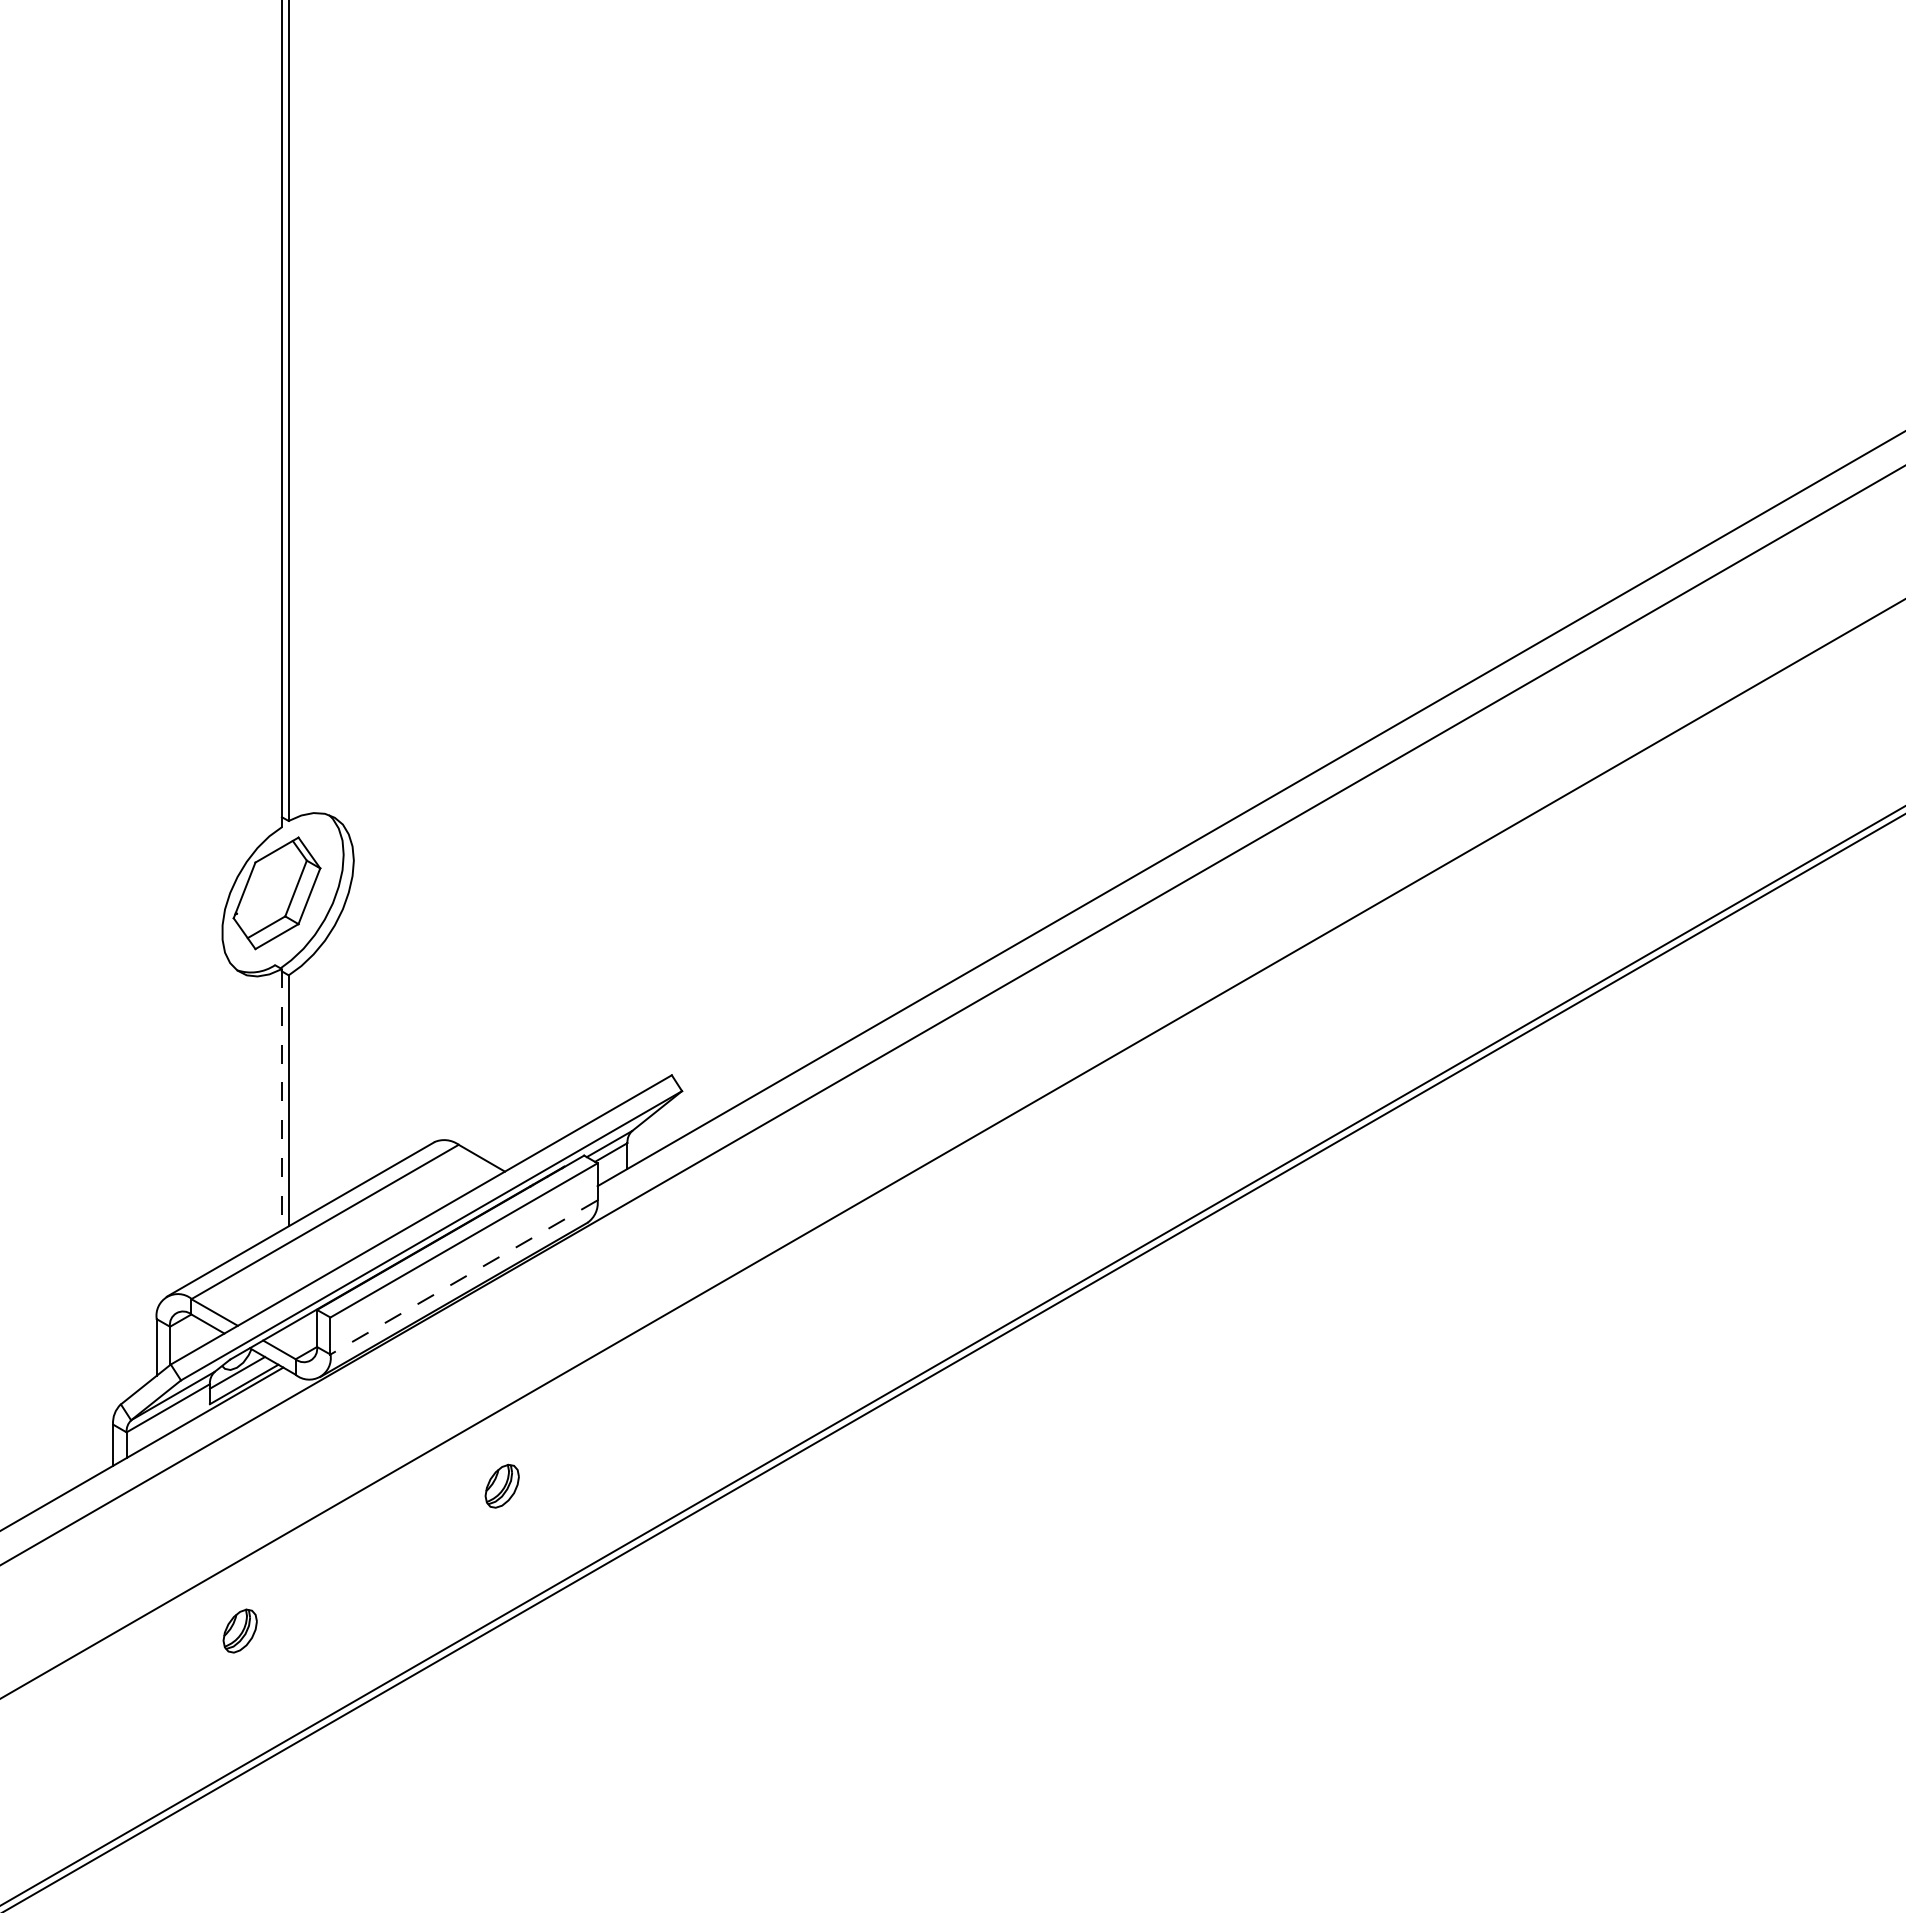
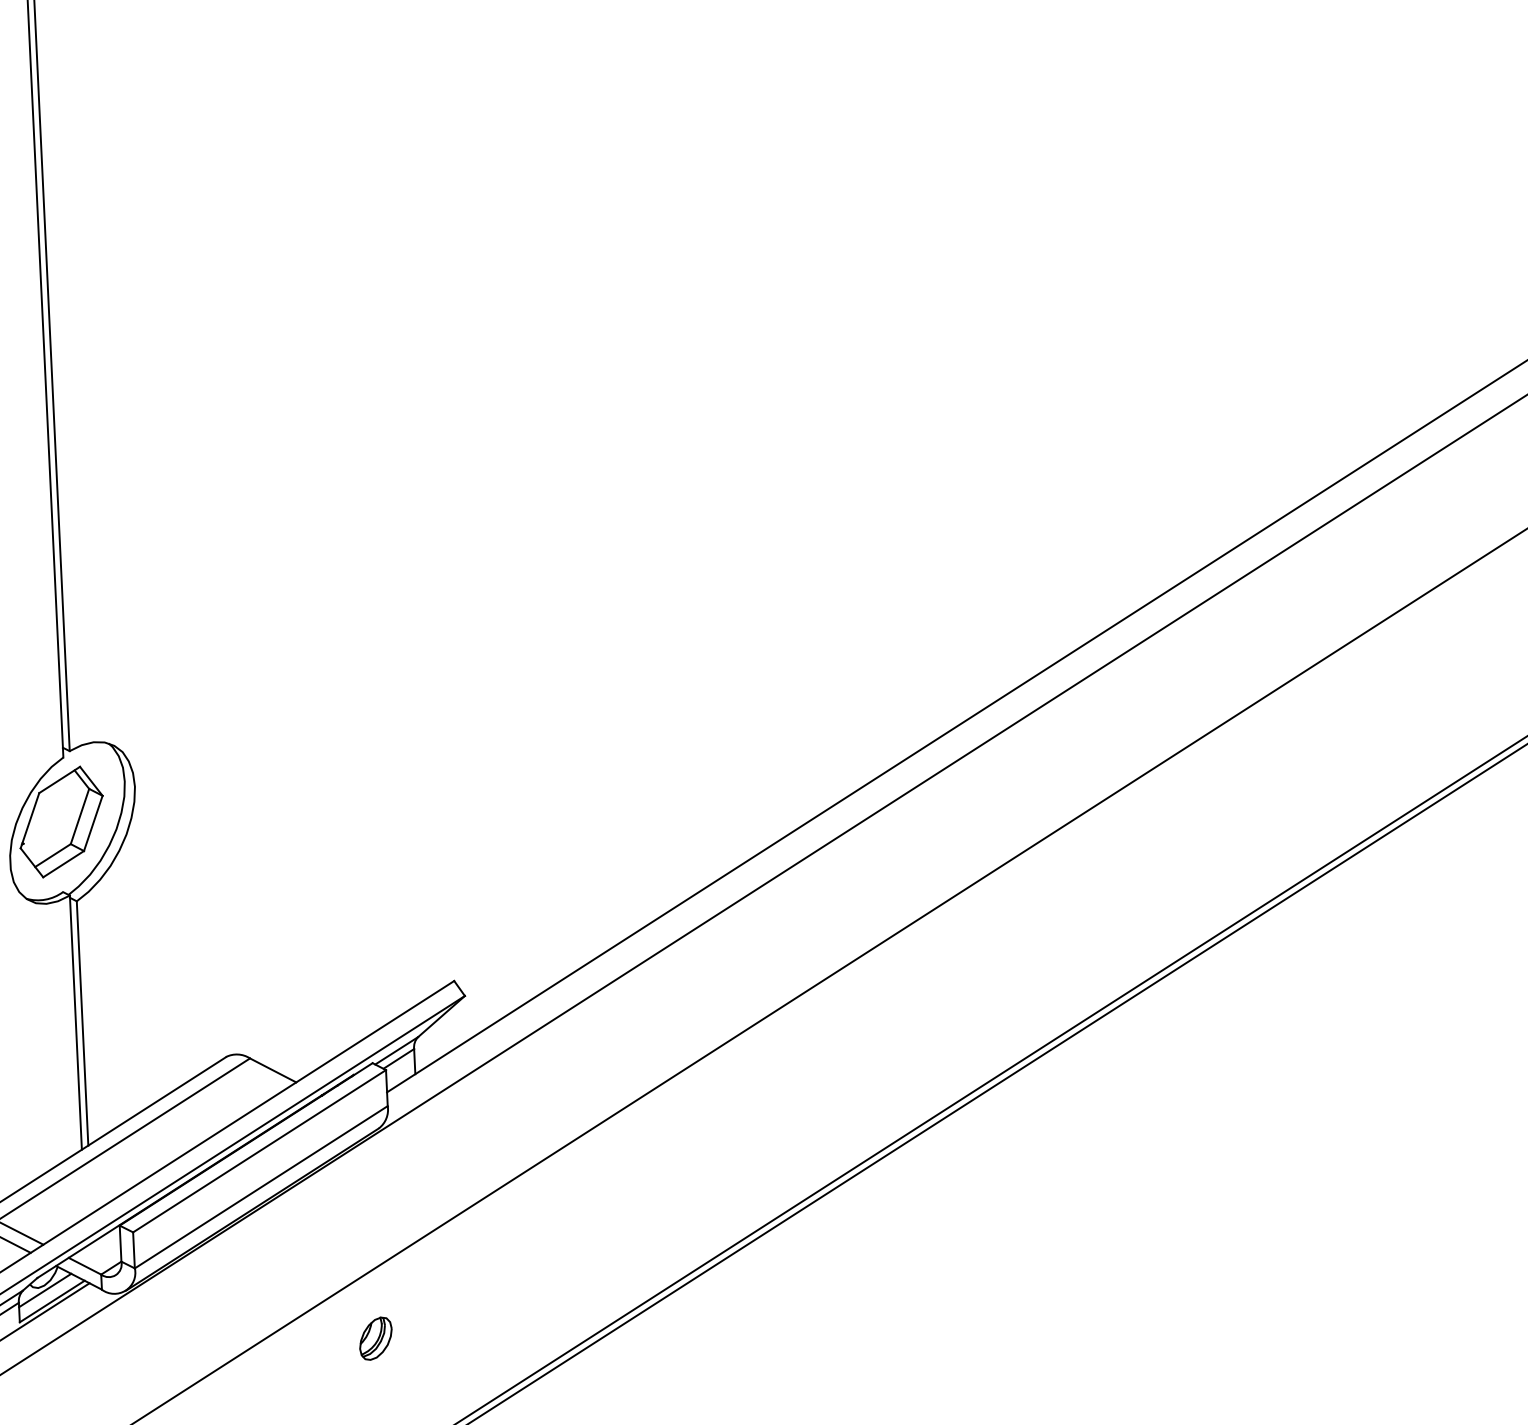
line: (281, 1099) -> (75, 1022), dashed -> solid
line: (463, 1277) -> (260, 1187), dashed -> solid
part: (501, 1485) -> (375, 1337), moved

